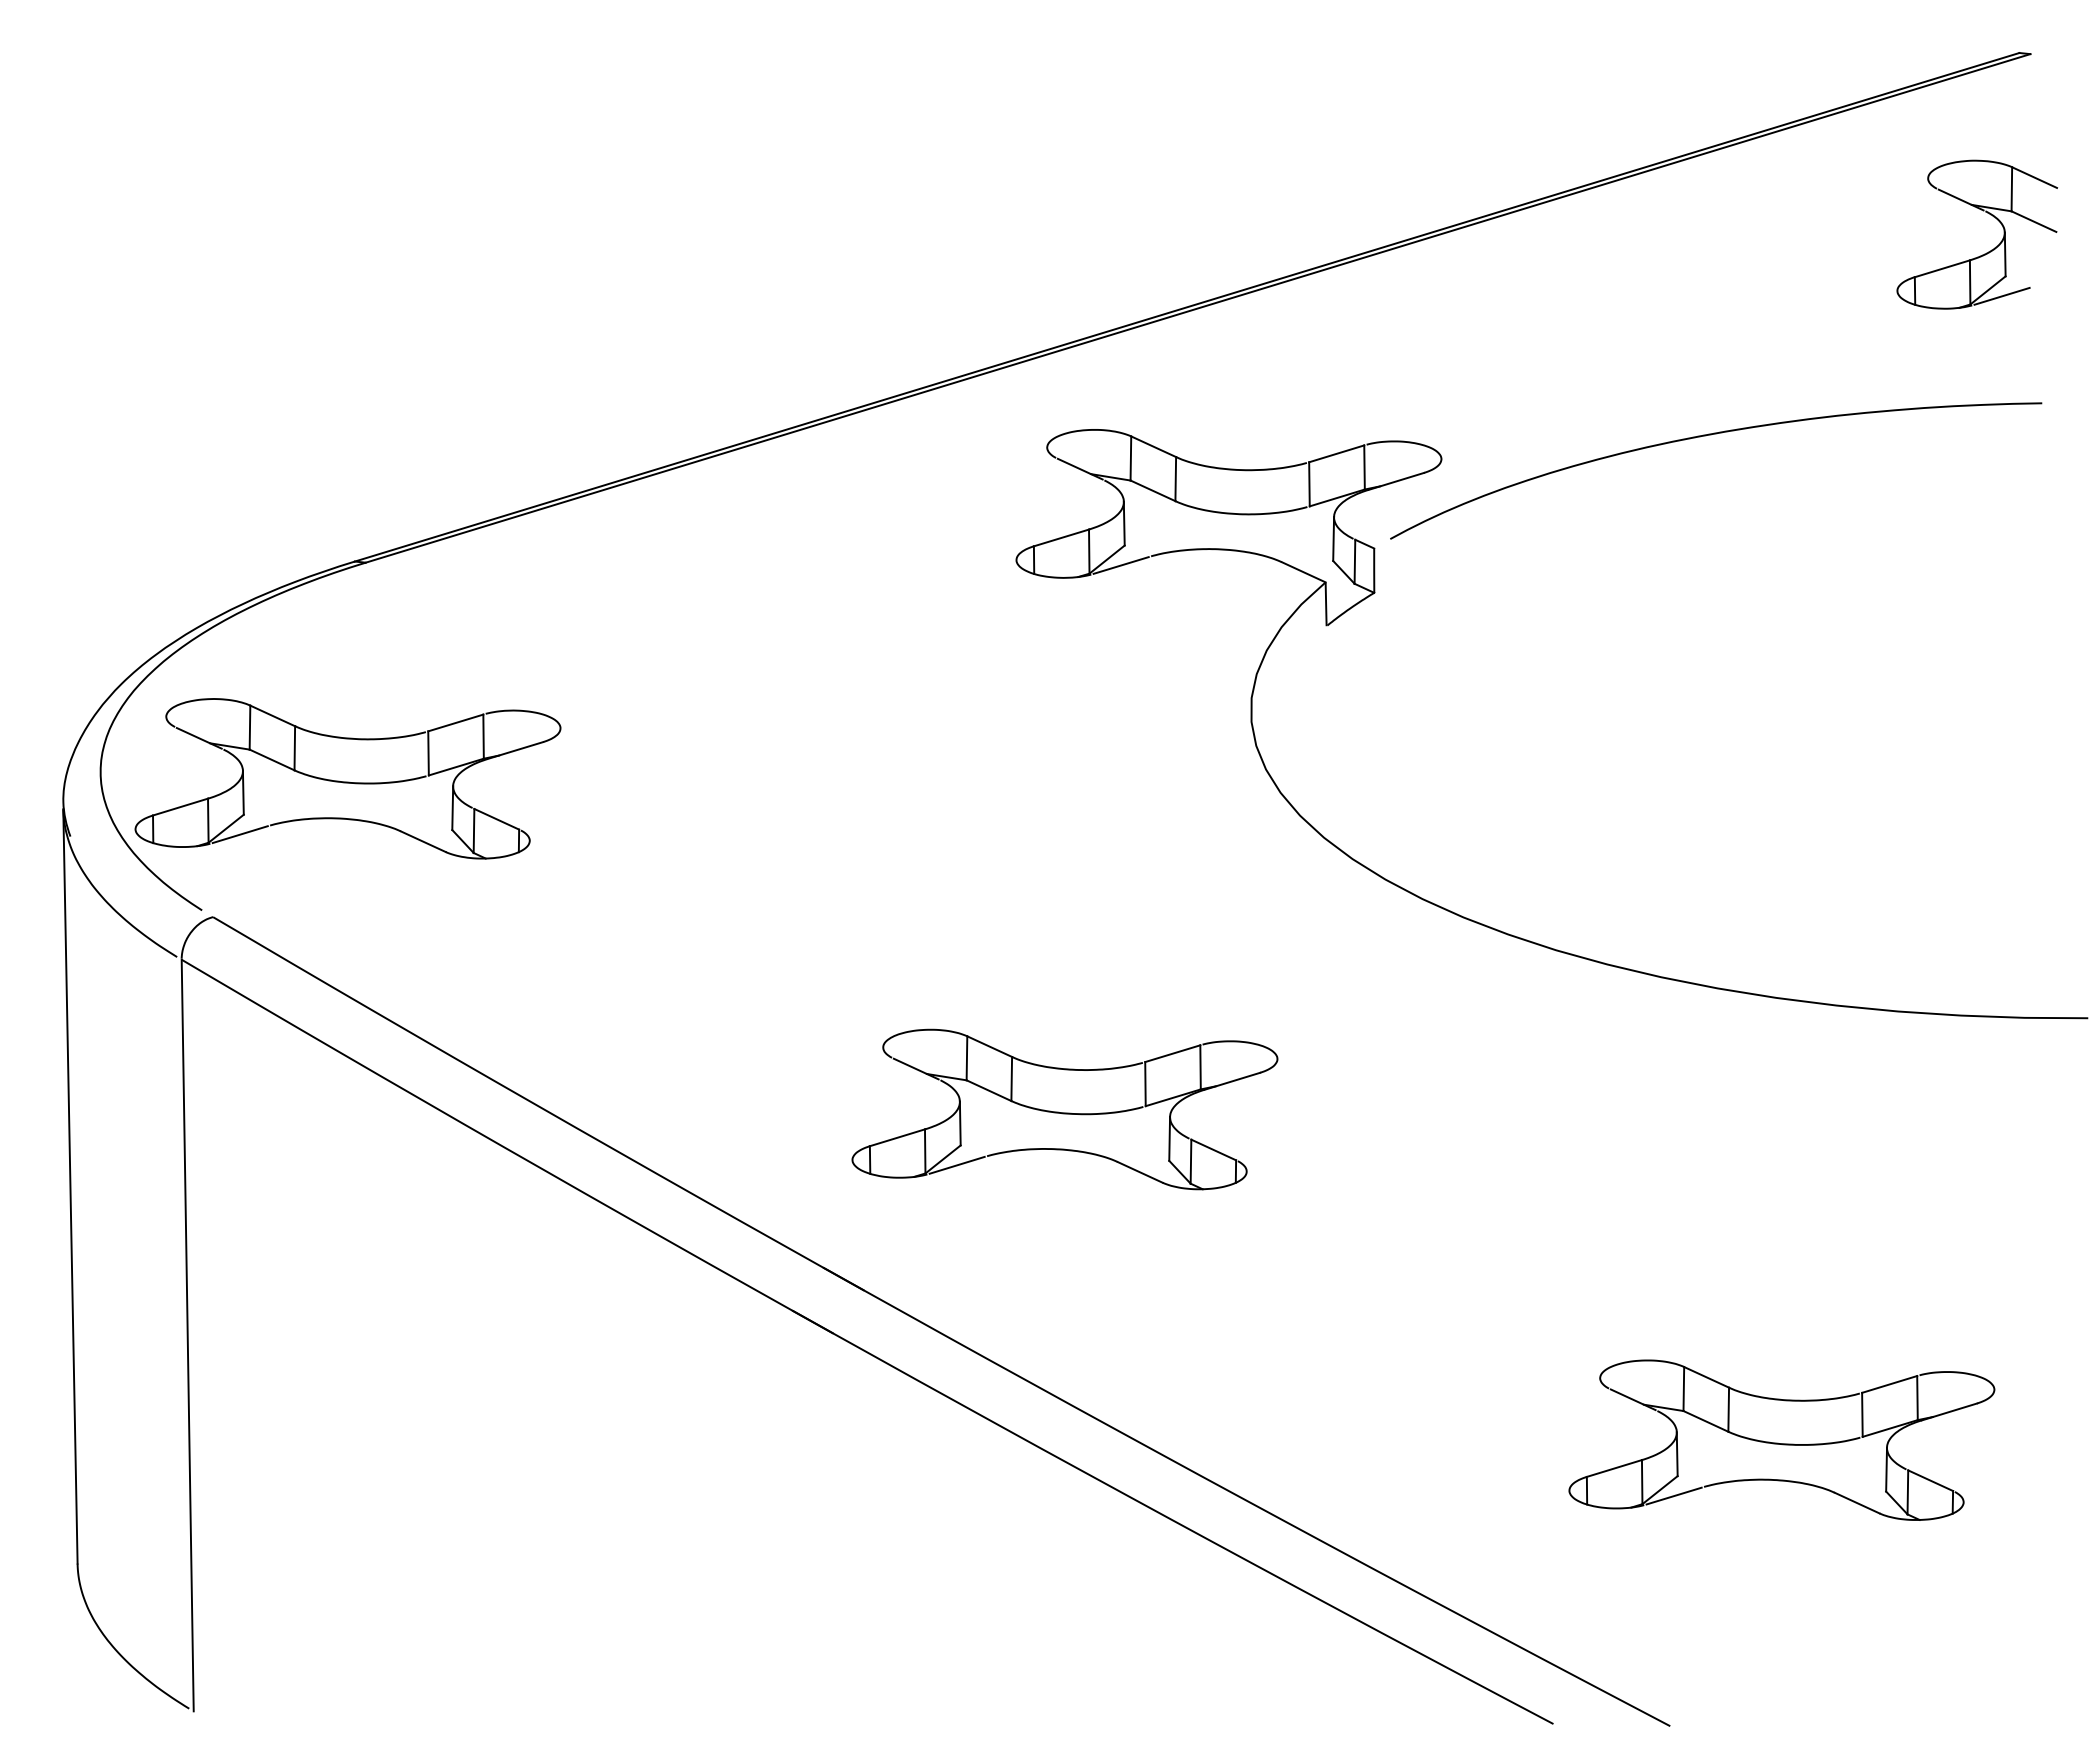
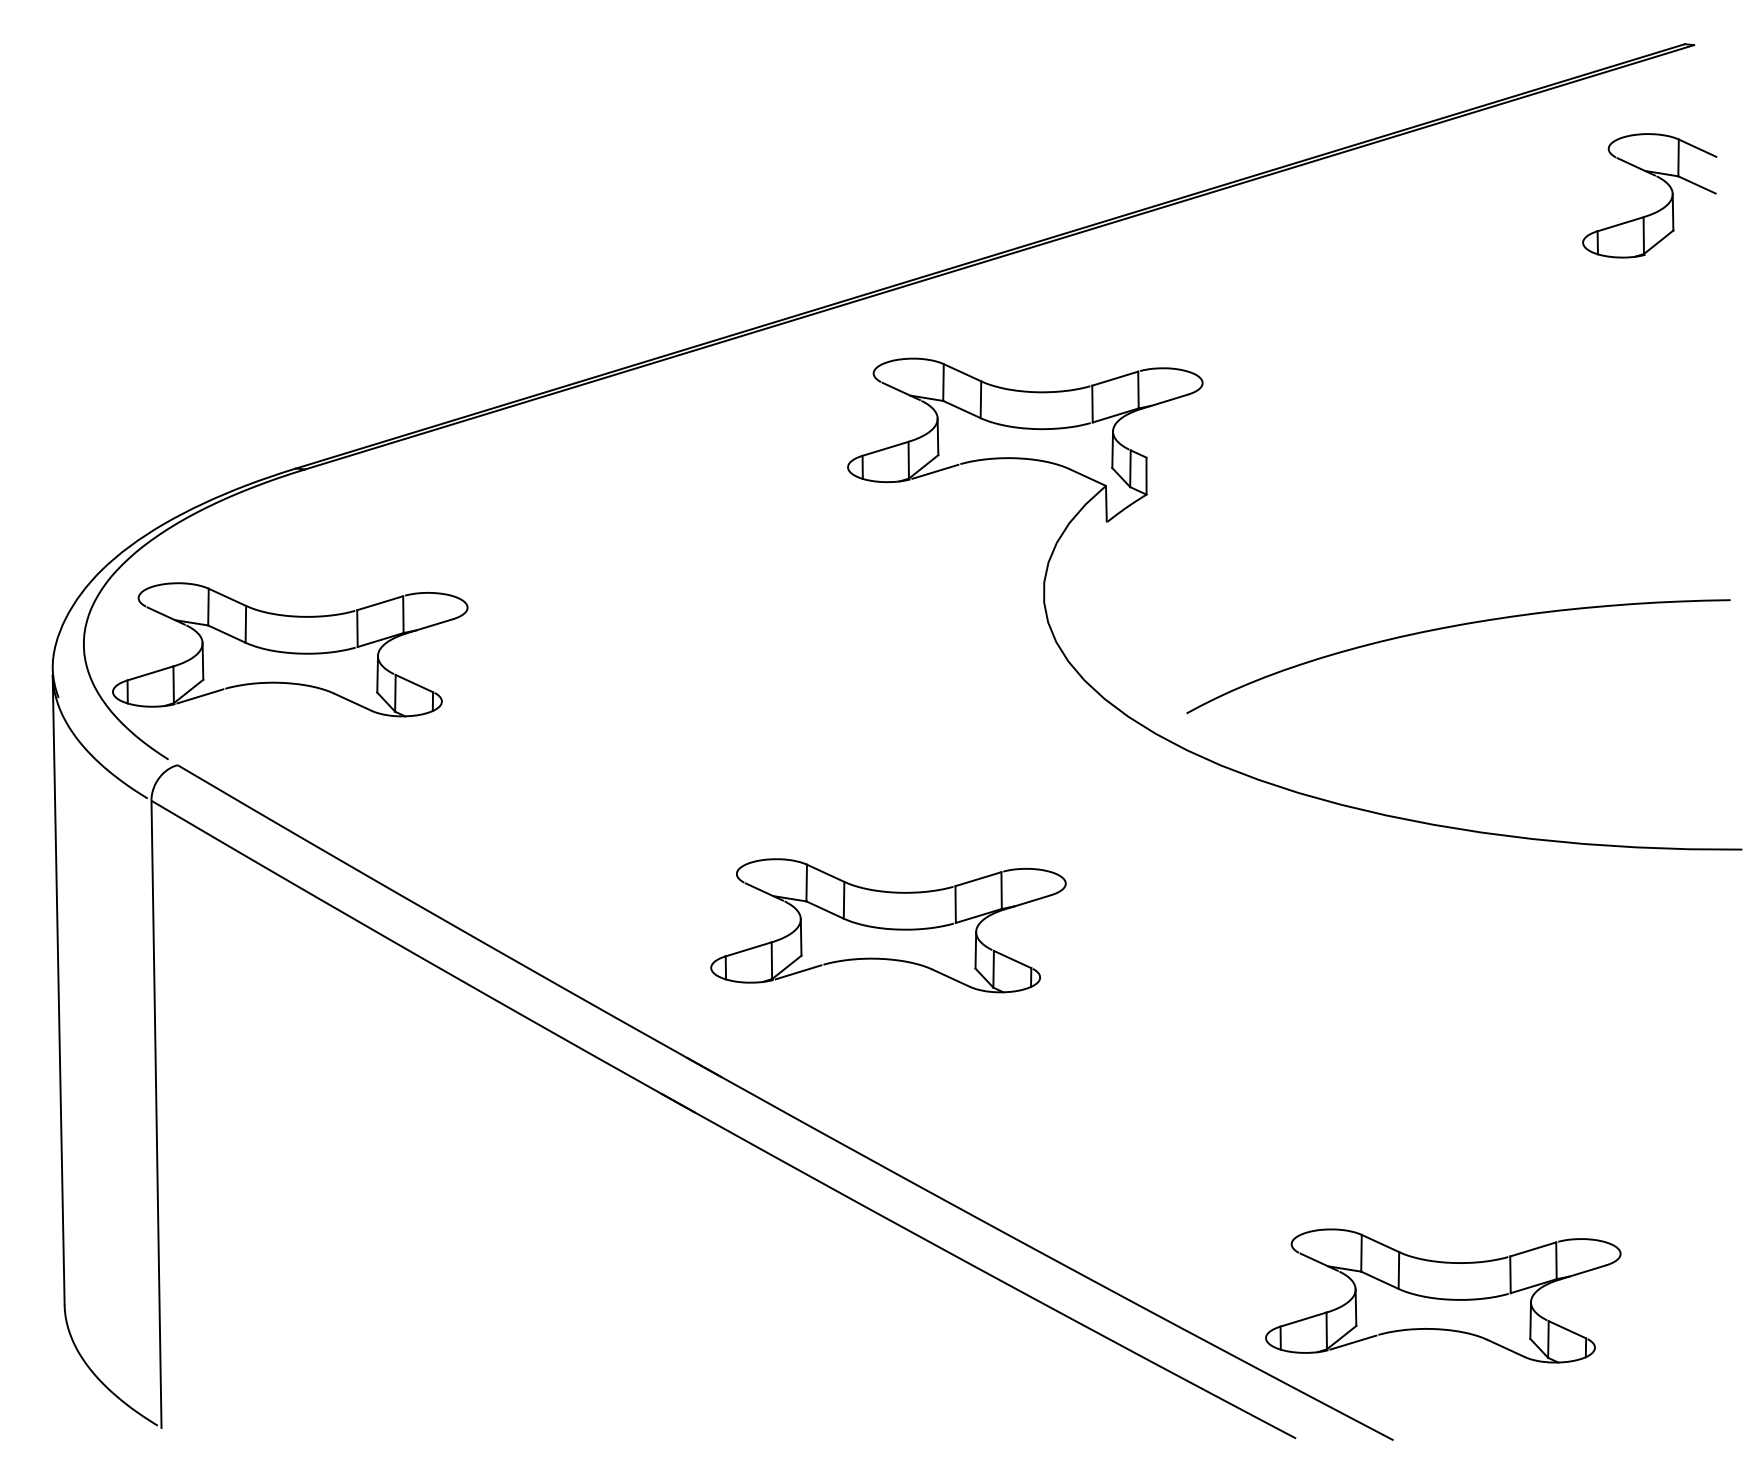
line: (2001, 295) -> (1669, 246), removed
curve: (1711, 435) -> (1454, 627), moved
part: (1781, 1439) -> (1442, 1295), moved

